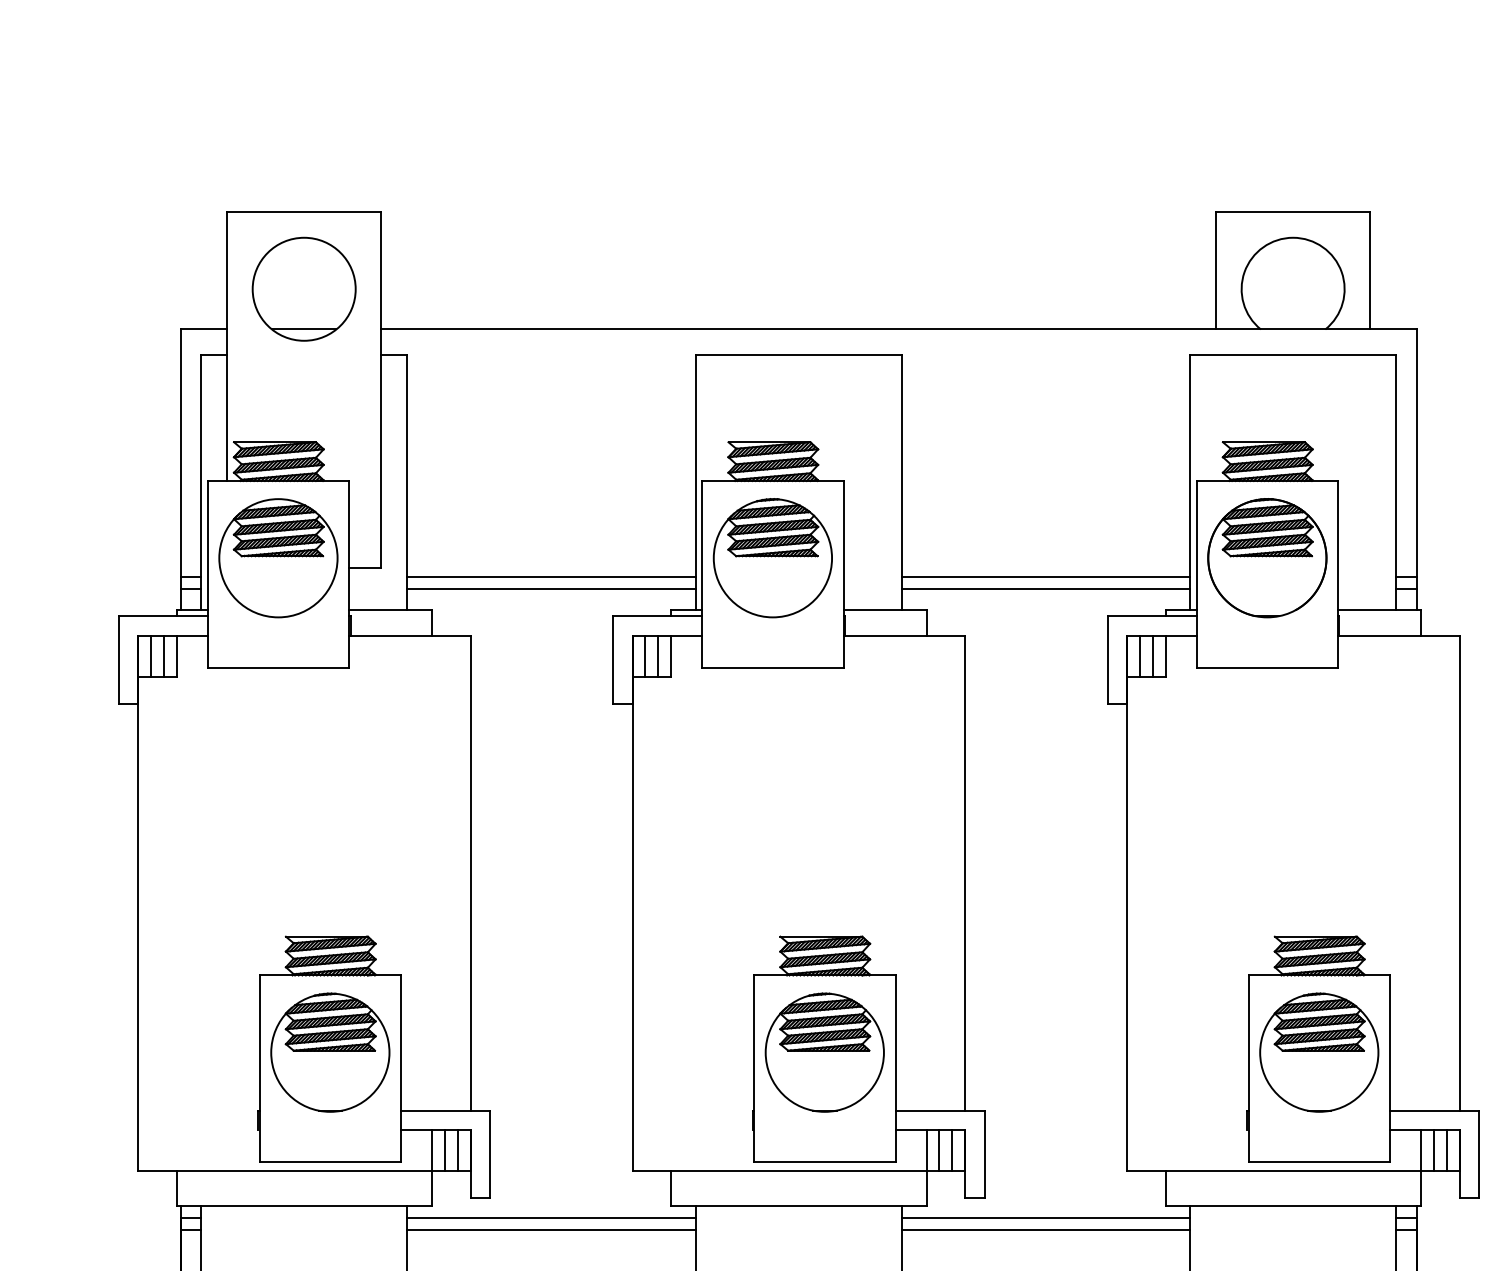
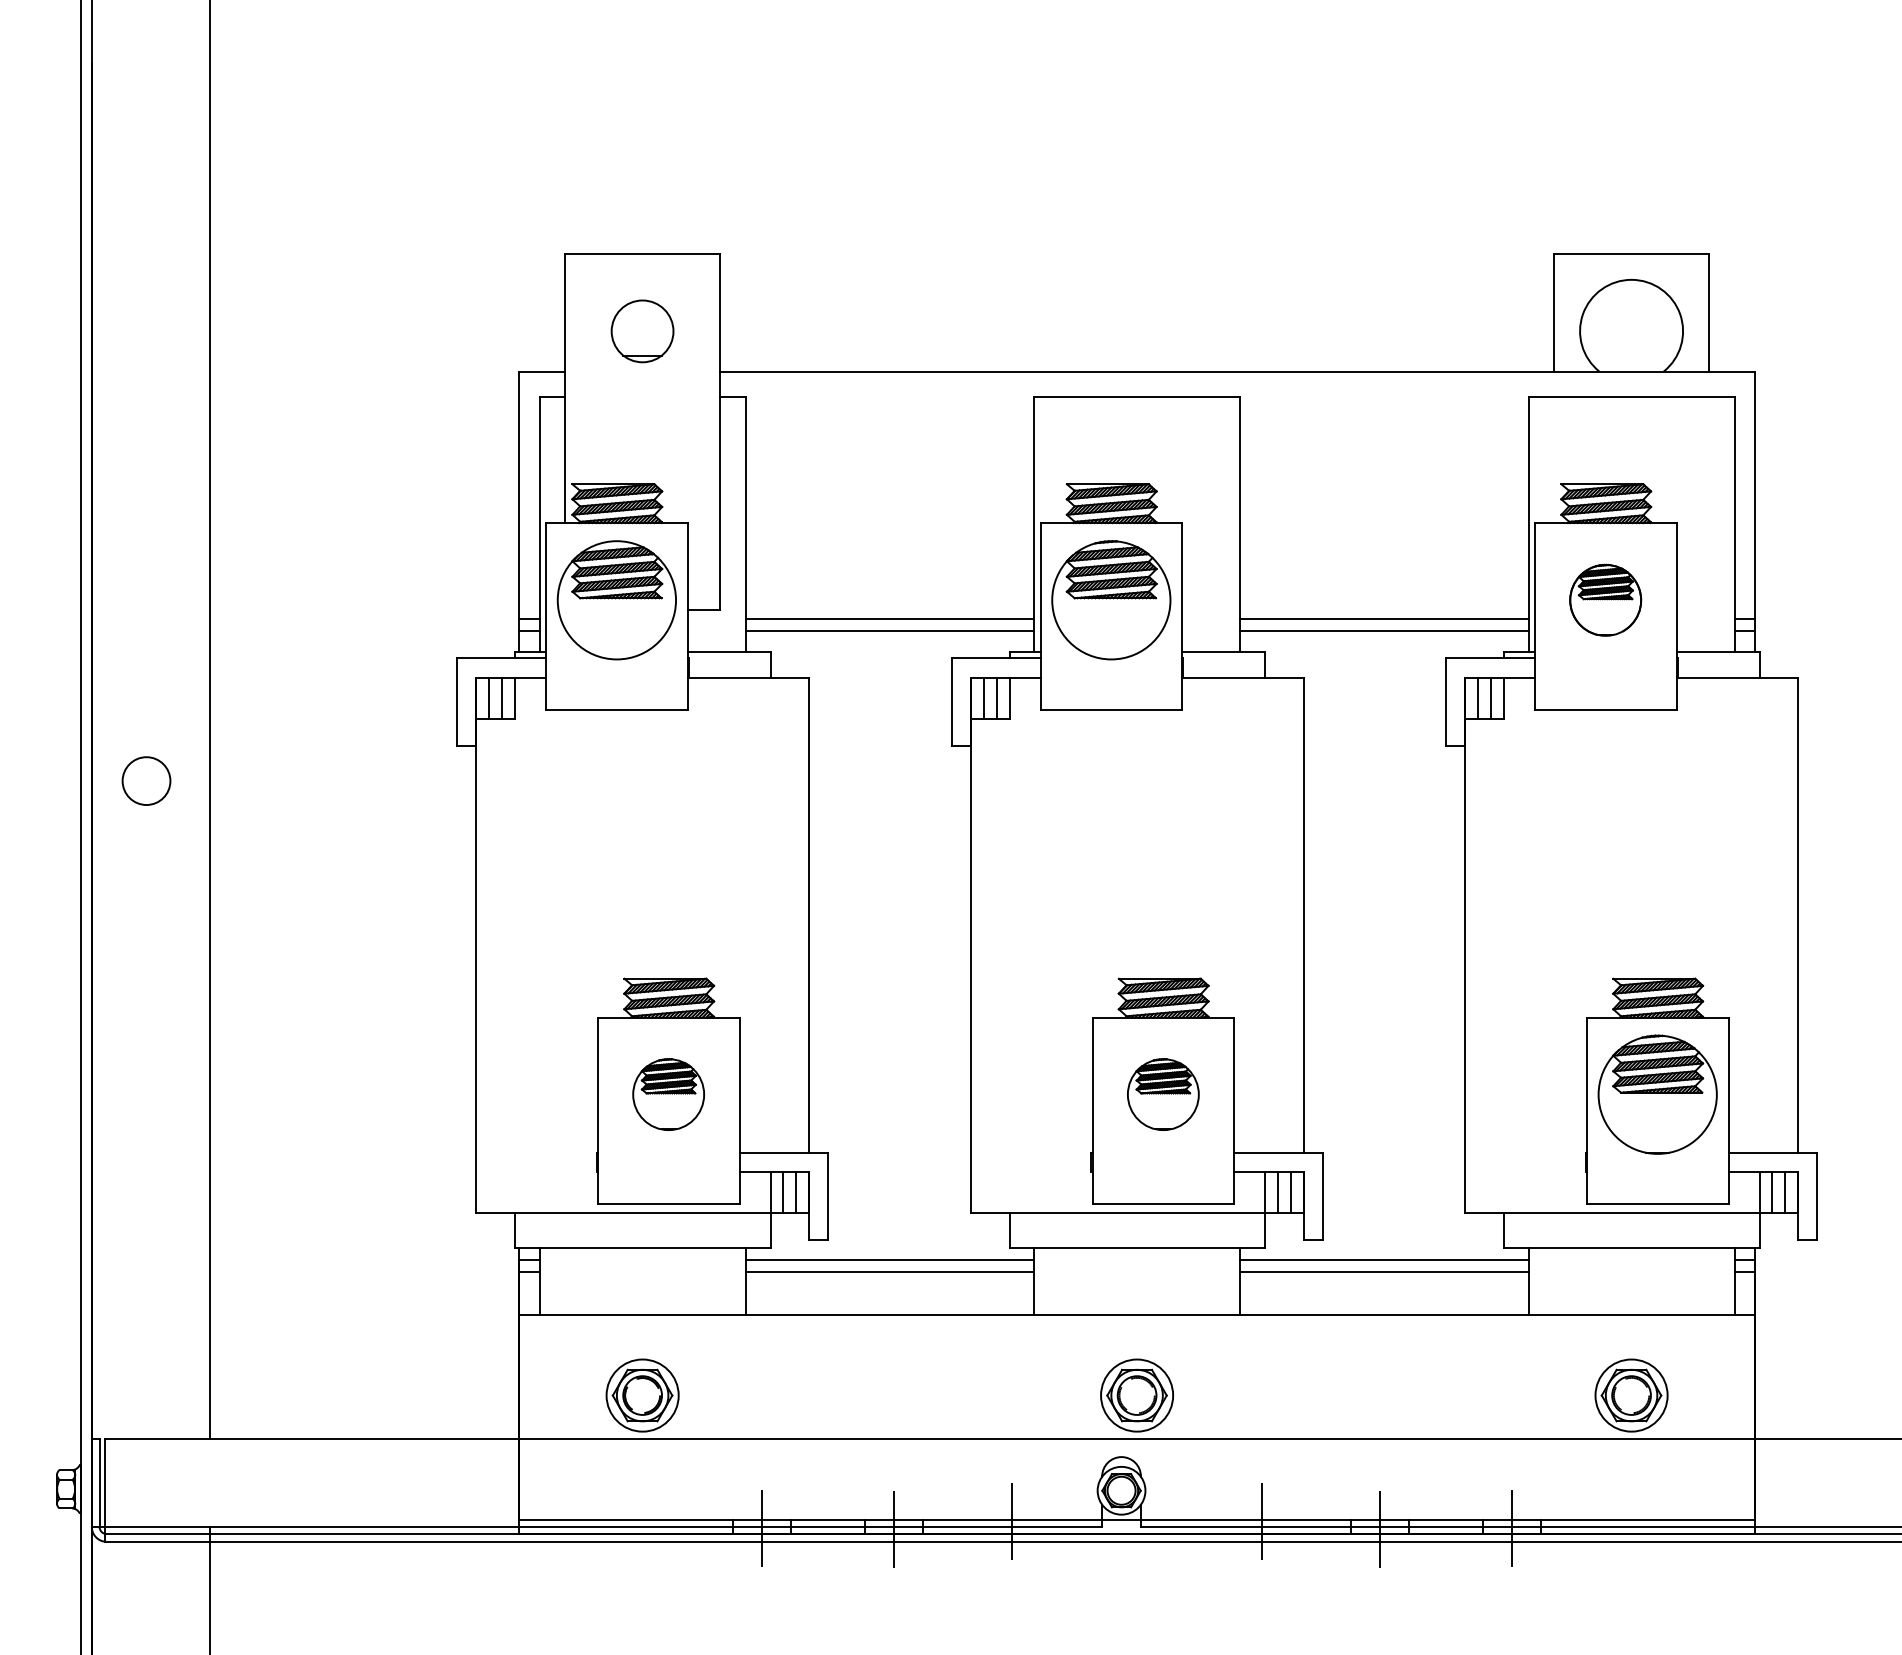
part: (304, 289) -> (642, 331), size x0.6
part: (1267, 558) -> (1605, 600), size x0.6
part: (330, 1052) -> (668, 1094), size x0.6
part: (825, 1052) -> (1163, 1094), size x0.6

